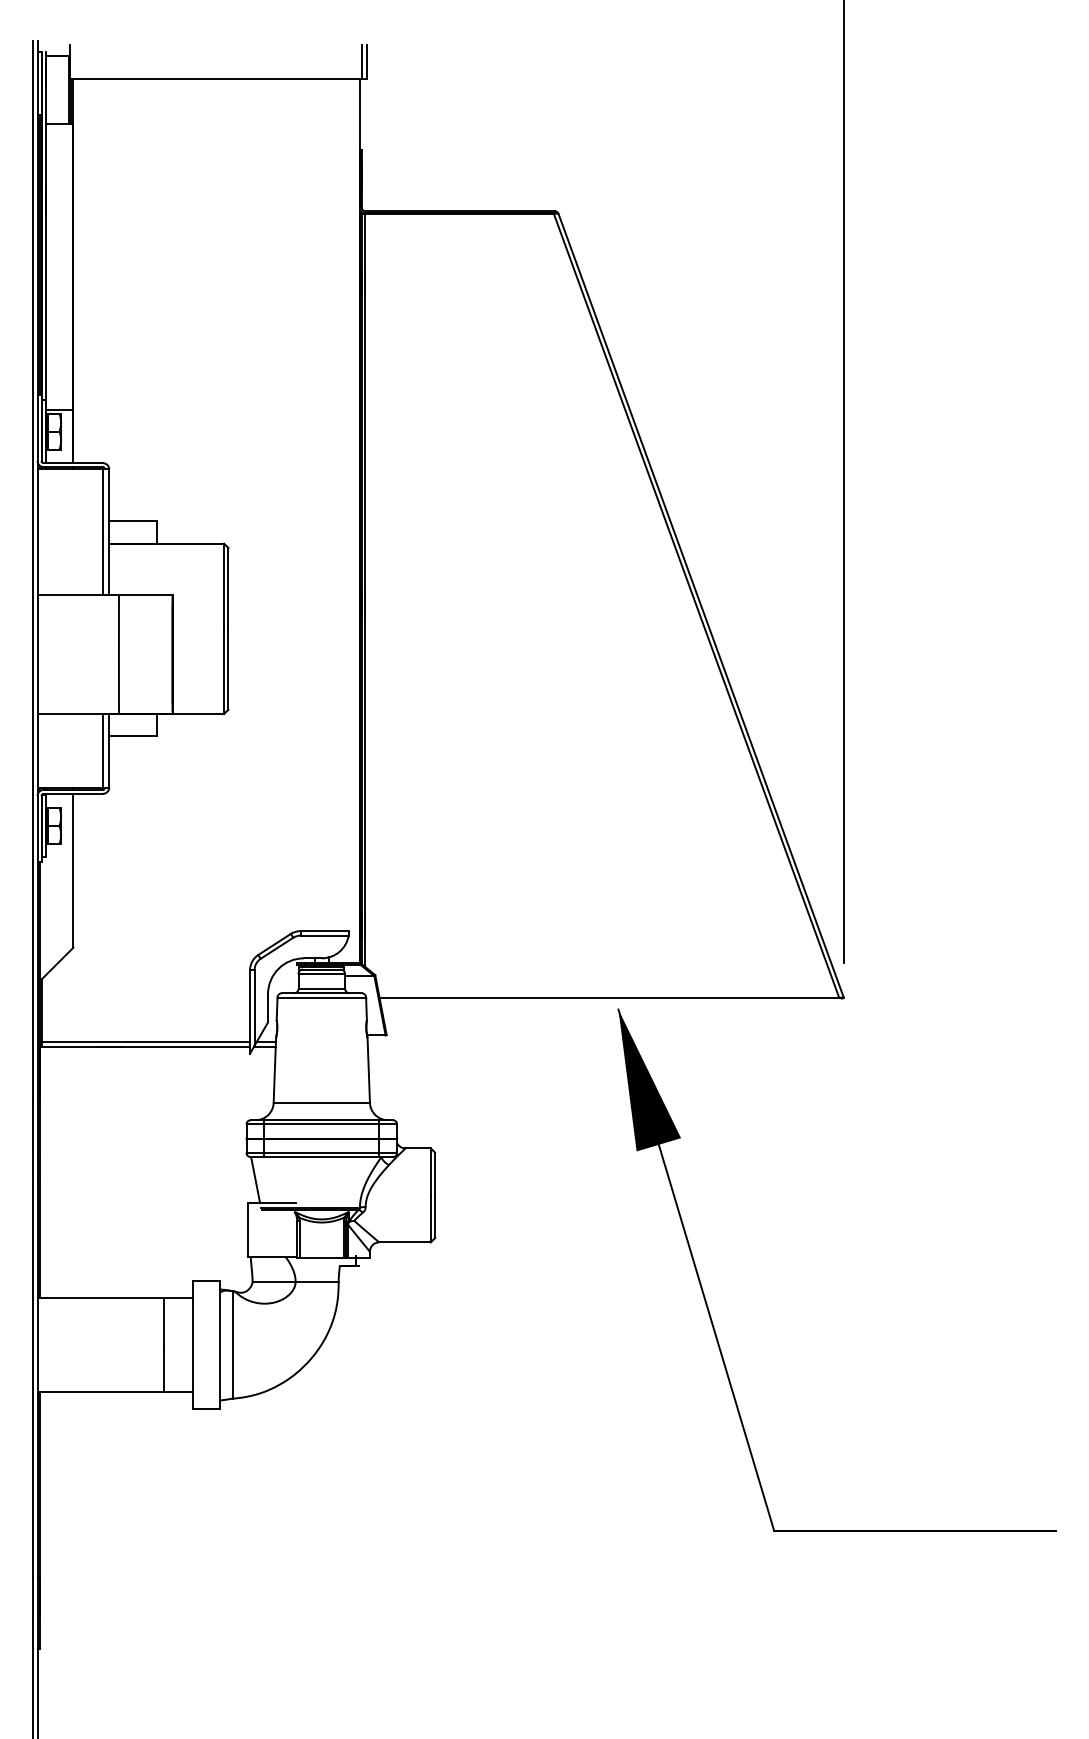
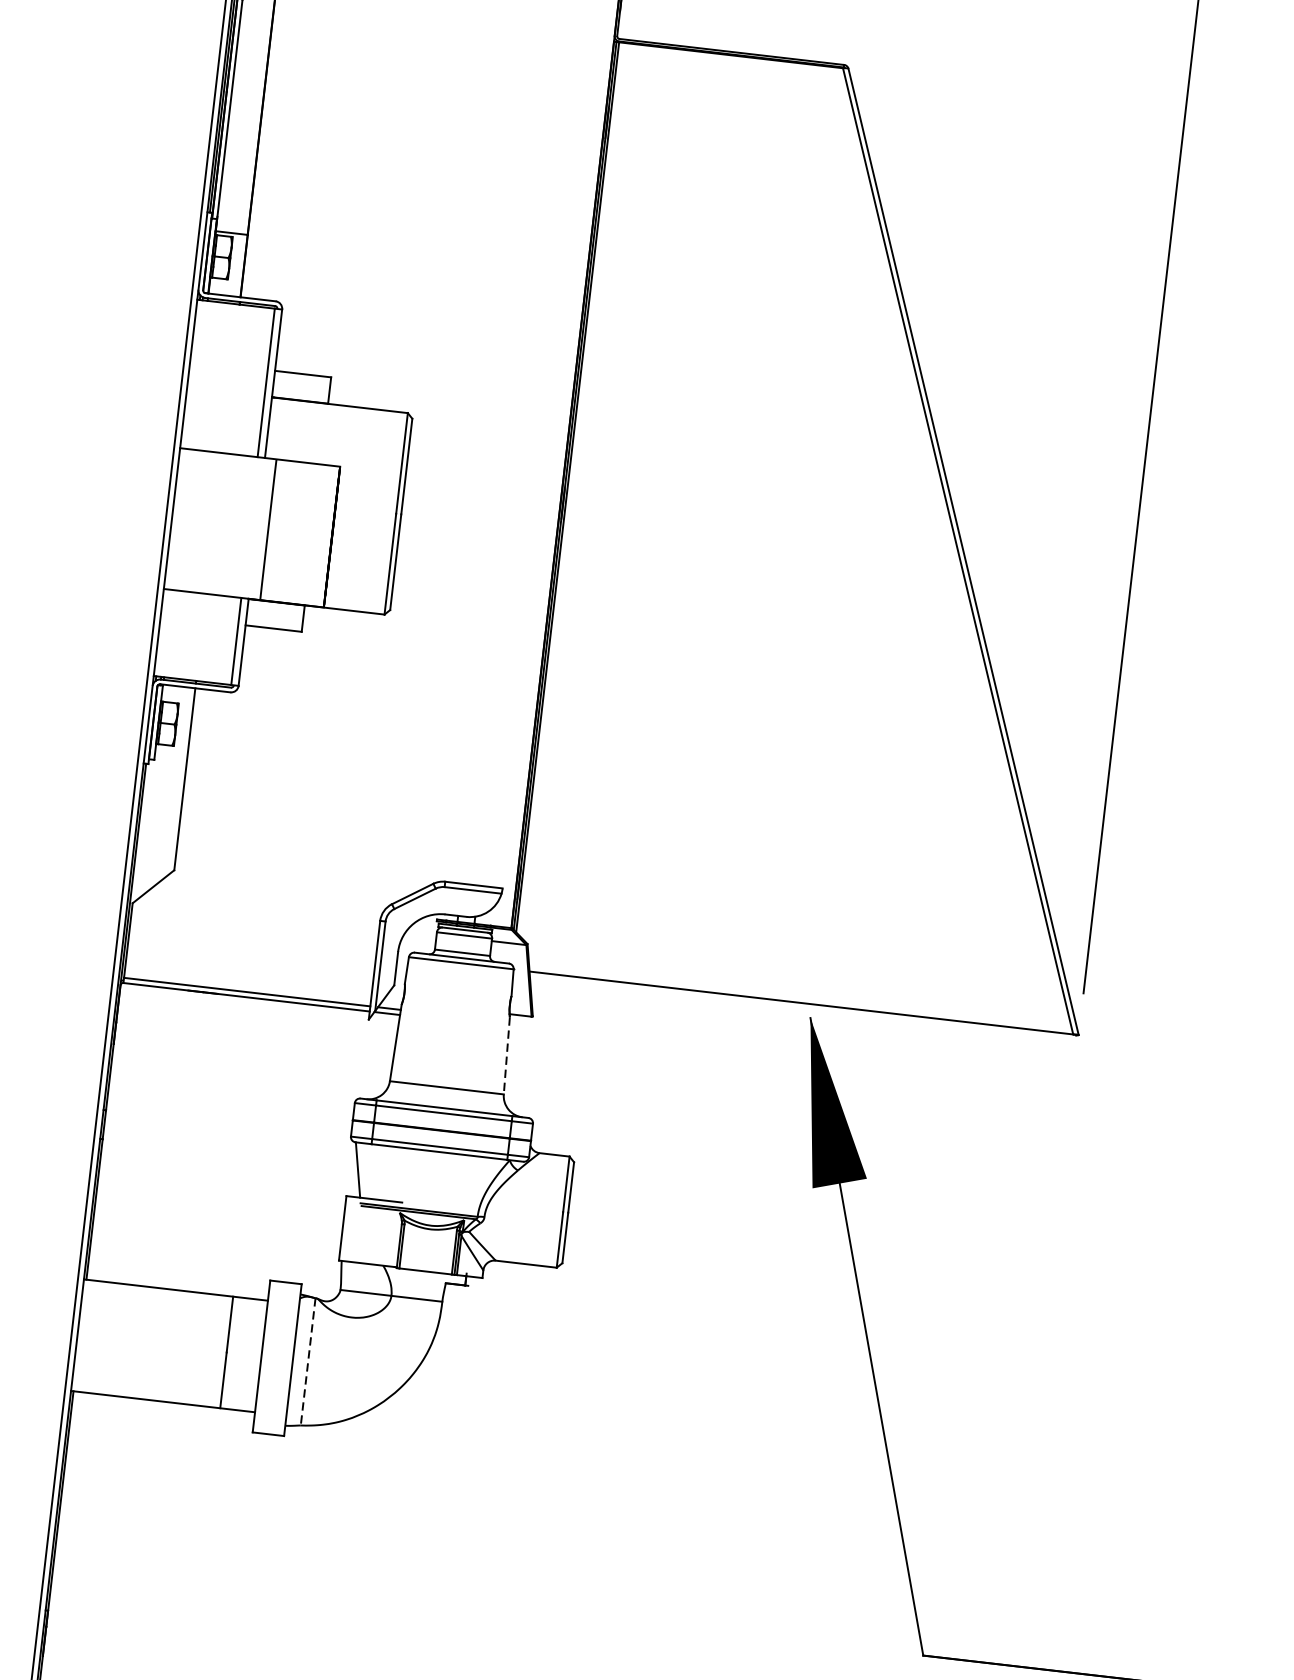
line: (368, 1070) -> (506, 1055), solid -> dashed
line: (232, 1344) -> (308, 1361), solid -> dashed

